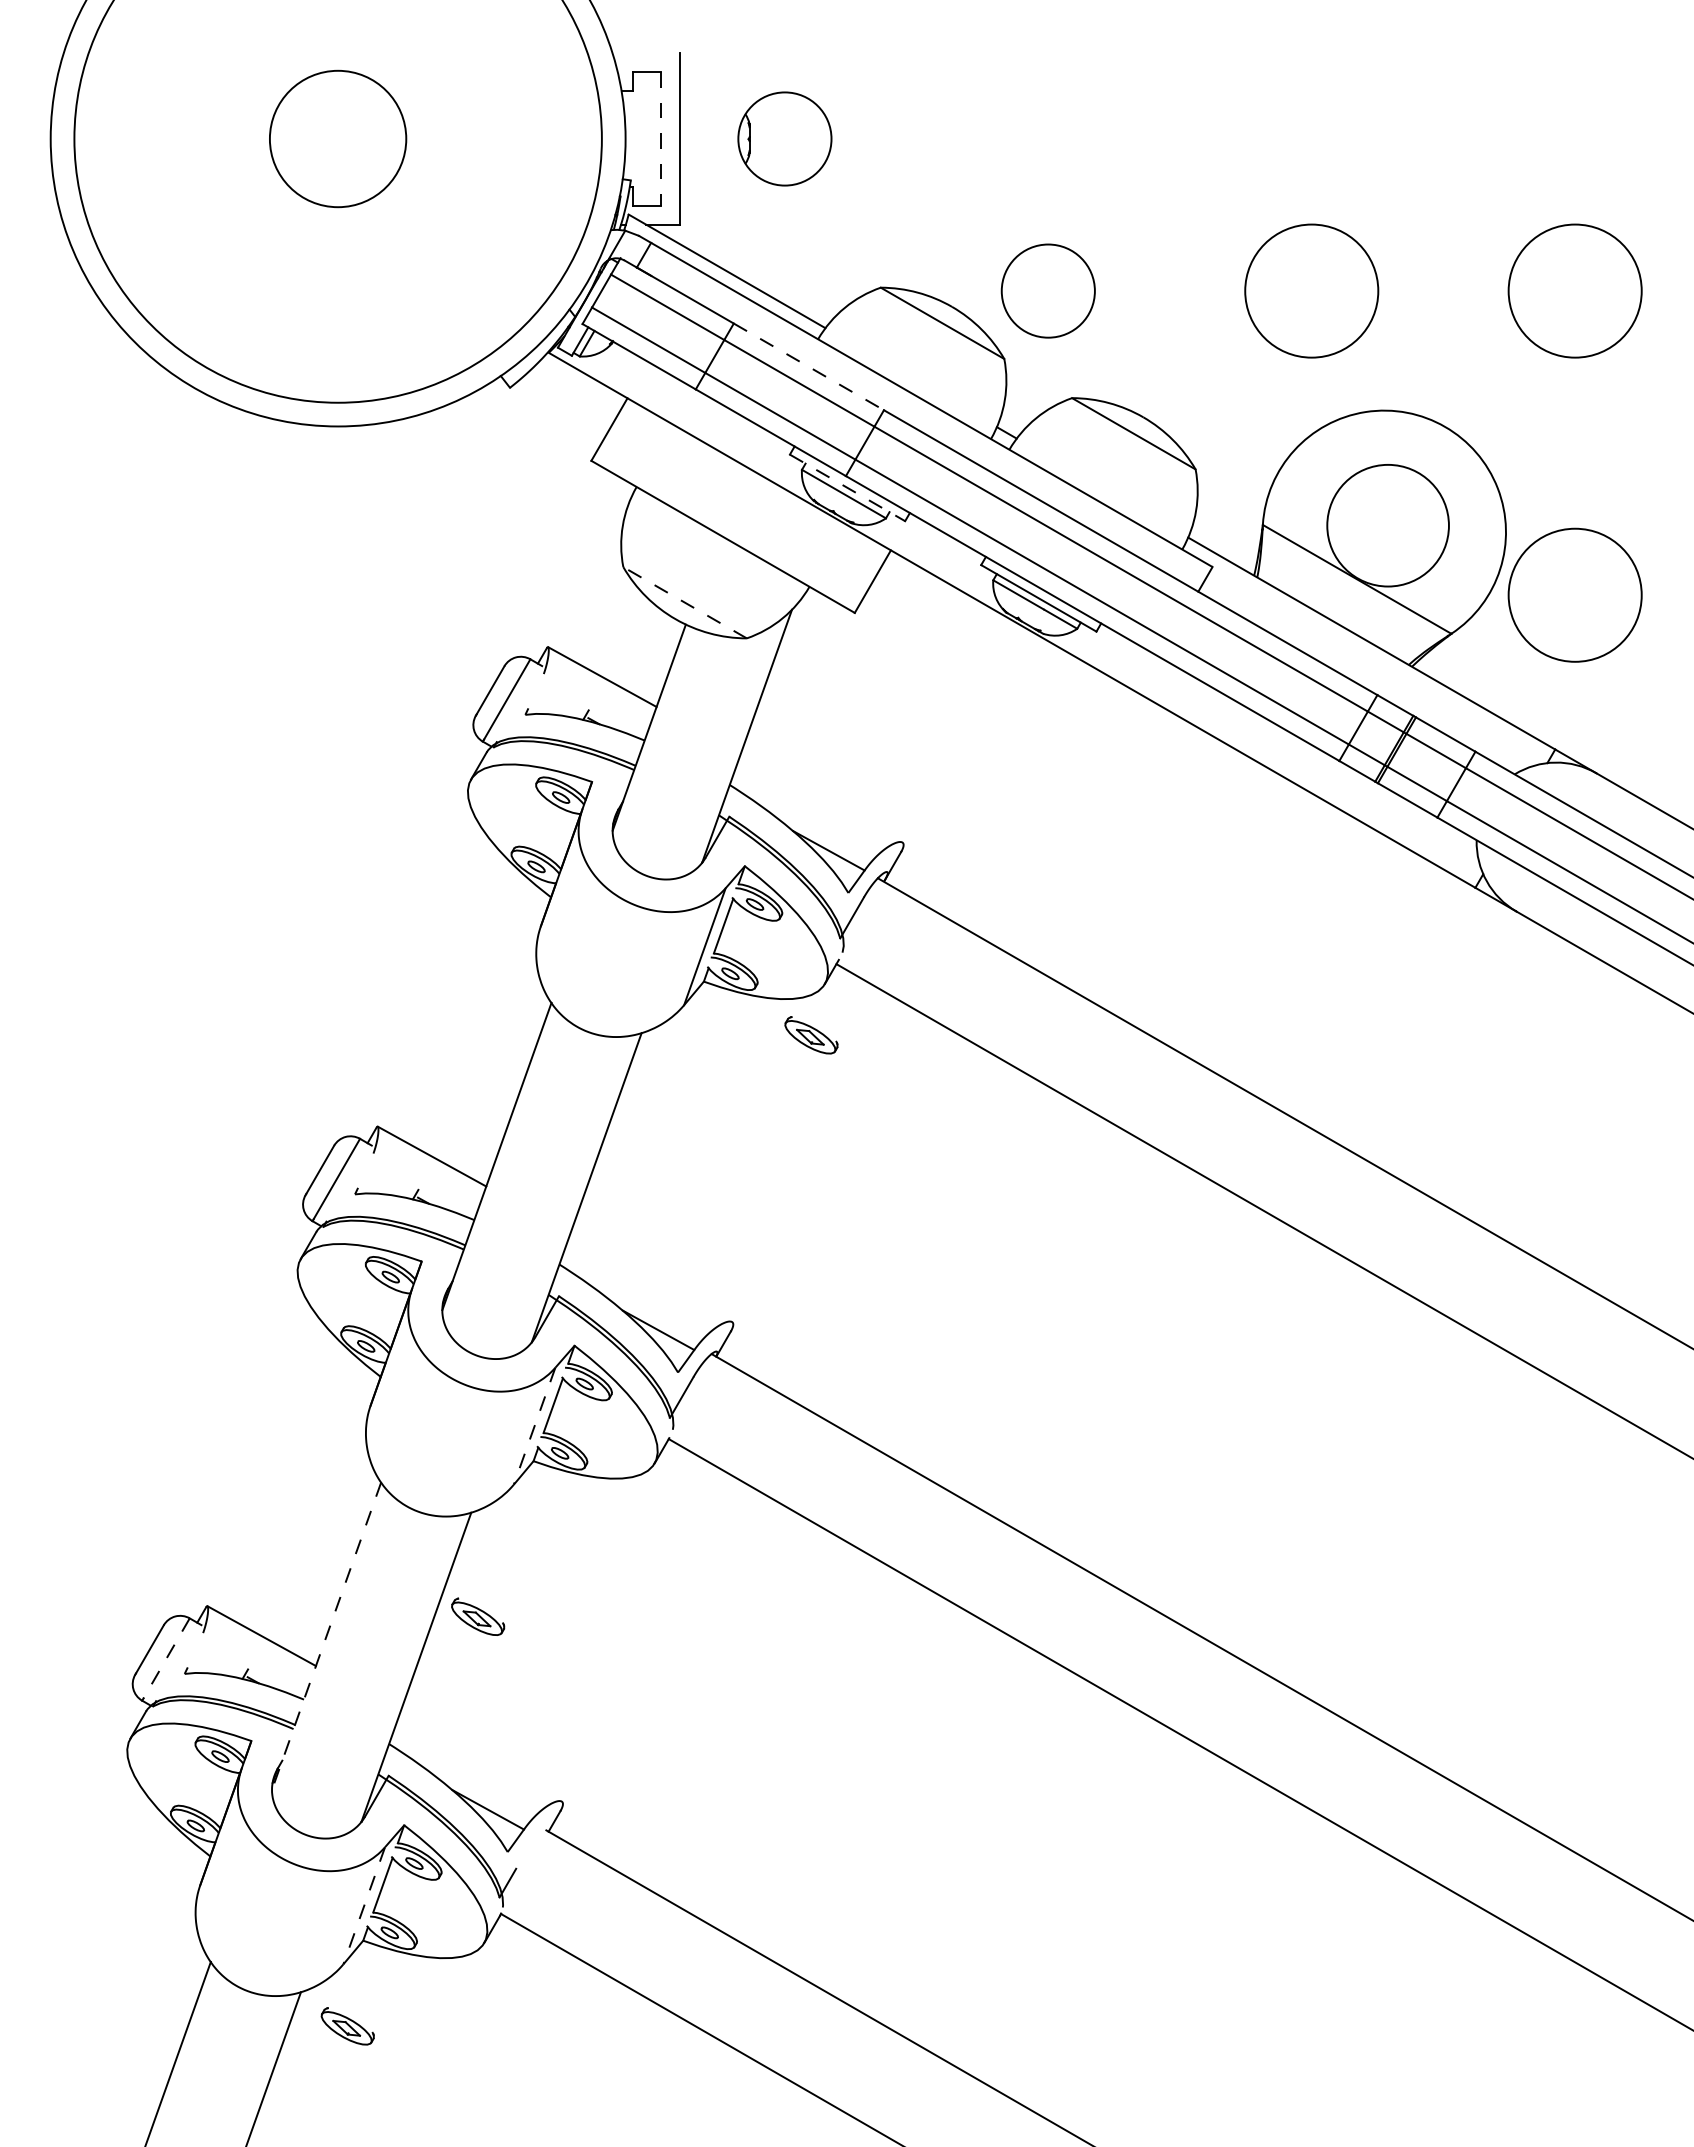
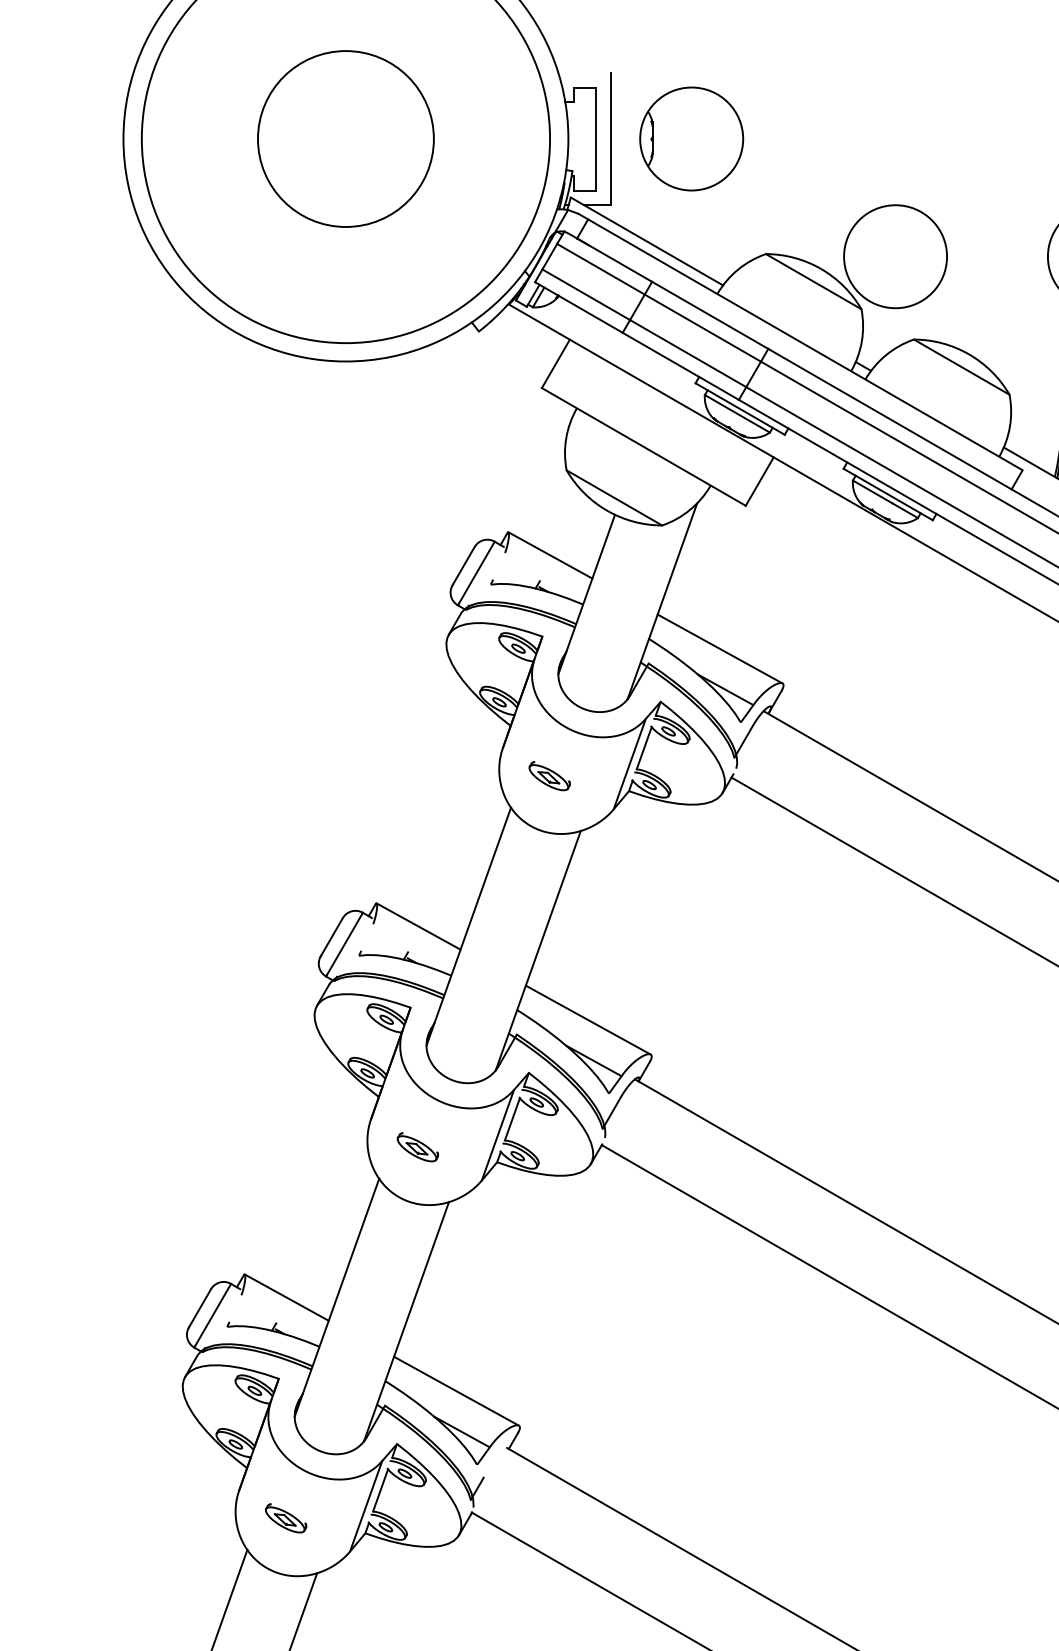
circle: (337, 138) -> (345, 138), size x1.67
part: (784, 138) -> (691, 138), size x1.43
line: (661, 139) -> (596, 139), dashed -> solid
circle: (1047, 290) -> (894, 256), size x1.43
line: (808, 366) -> (709, 315), dashed -> solid
line: (847, 487) -> (740, 408), dashed -> solid
line: (684, 602) -> (613, 497), dashed -> solid
line: (821, 797) -> (720, 648), added
part: (811, 1035) -> (549, 776), moved
line: (650, 1277) -> (587, 1020), added
line: (534, 1426) -> (497, 1135), dashed -> solid
part: (478, 1616) -> (418, 1147), moved
line: (326, 1636) -> (336, 1297), dashed -> solid
line: (166, 1658) -> (213, 1314), dashed -> solid
line: (480, 1756) -> (456, 1390), added
line: (364, 1906) -> (366, 1506), dashed -> solid
part: (347, 2026) -> (285, 1518), moved

